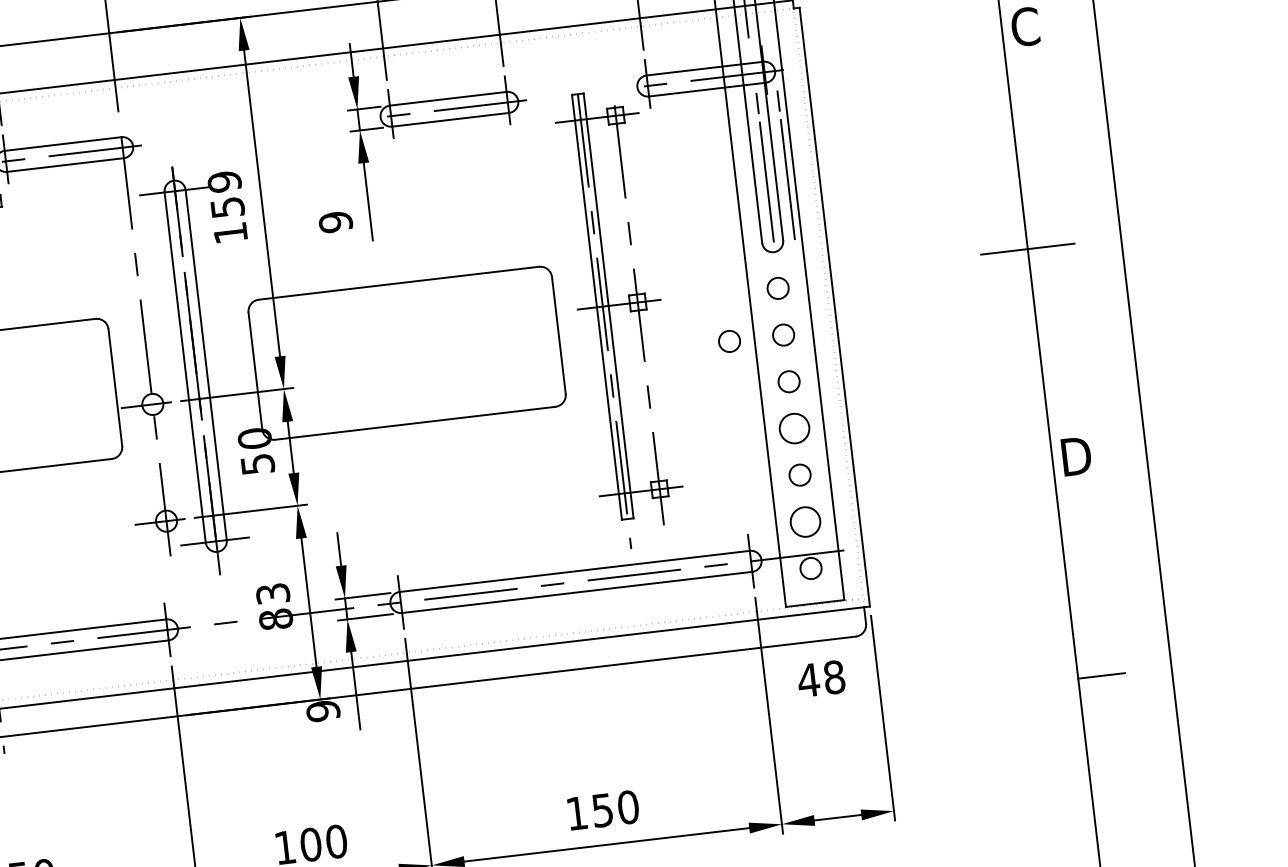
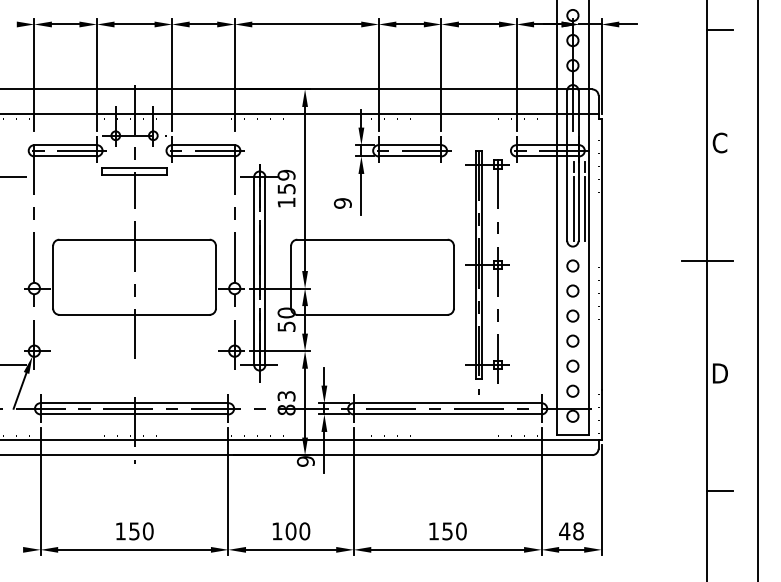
circle: (728, 340) -> (543, 290), removed
circle: (793, 427) -> (572, 340), size x0.71
circle: (804, 520) -> (572, 390), size x0.71
text: (821, 679) -> (571, 531), moved

